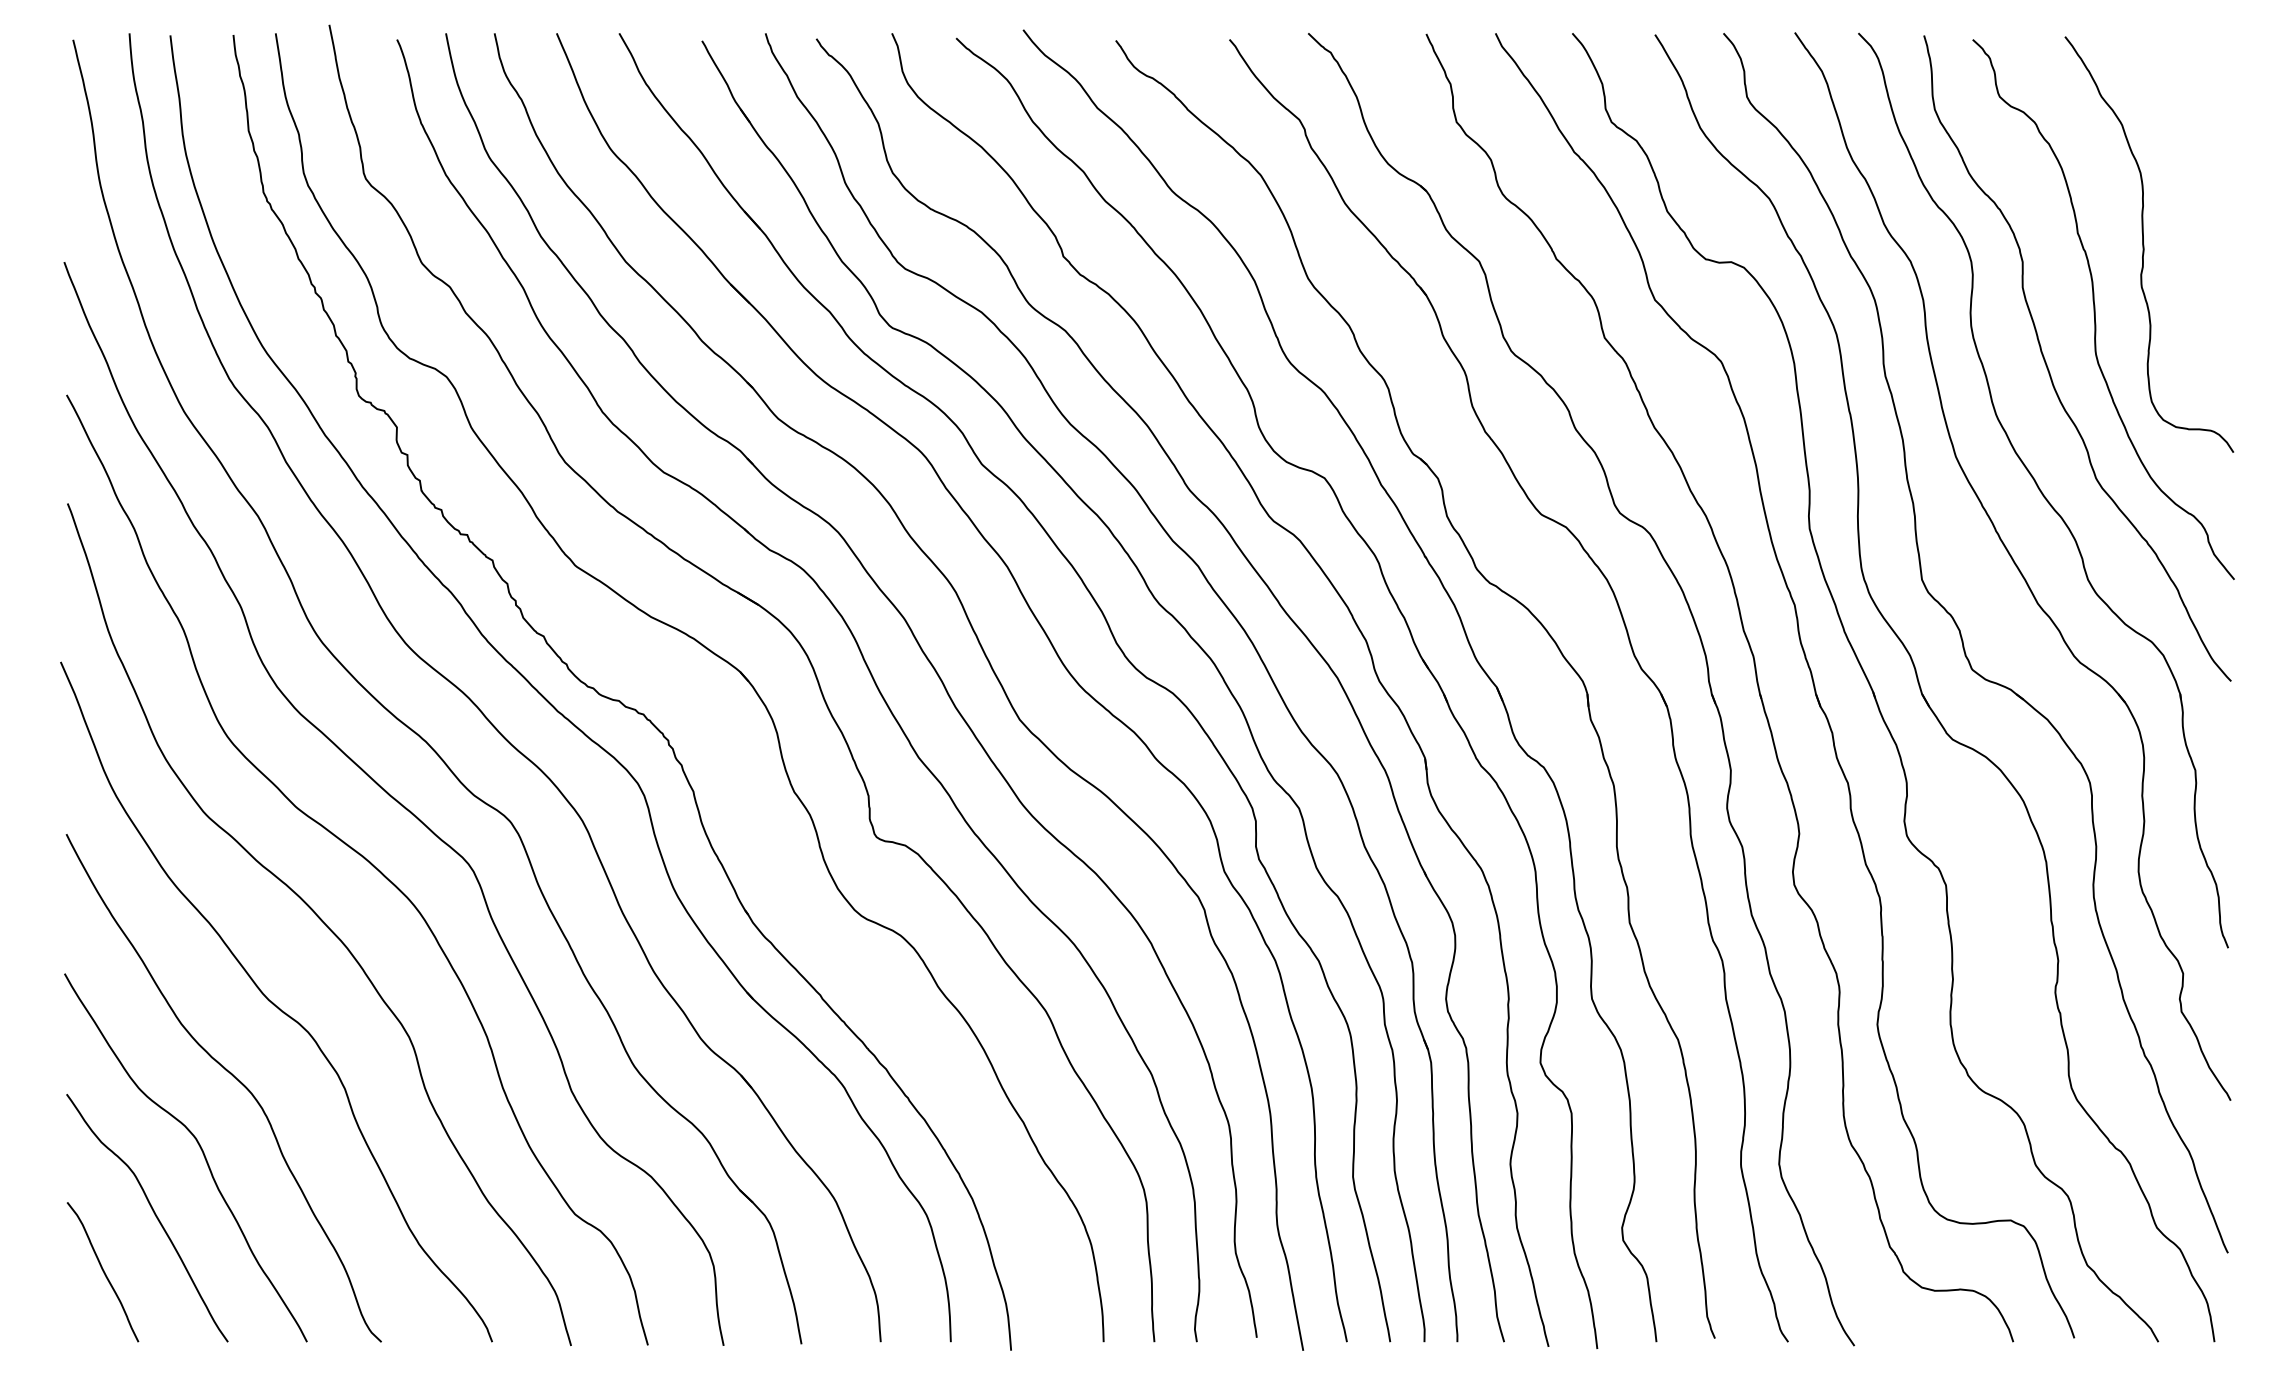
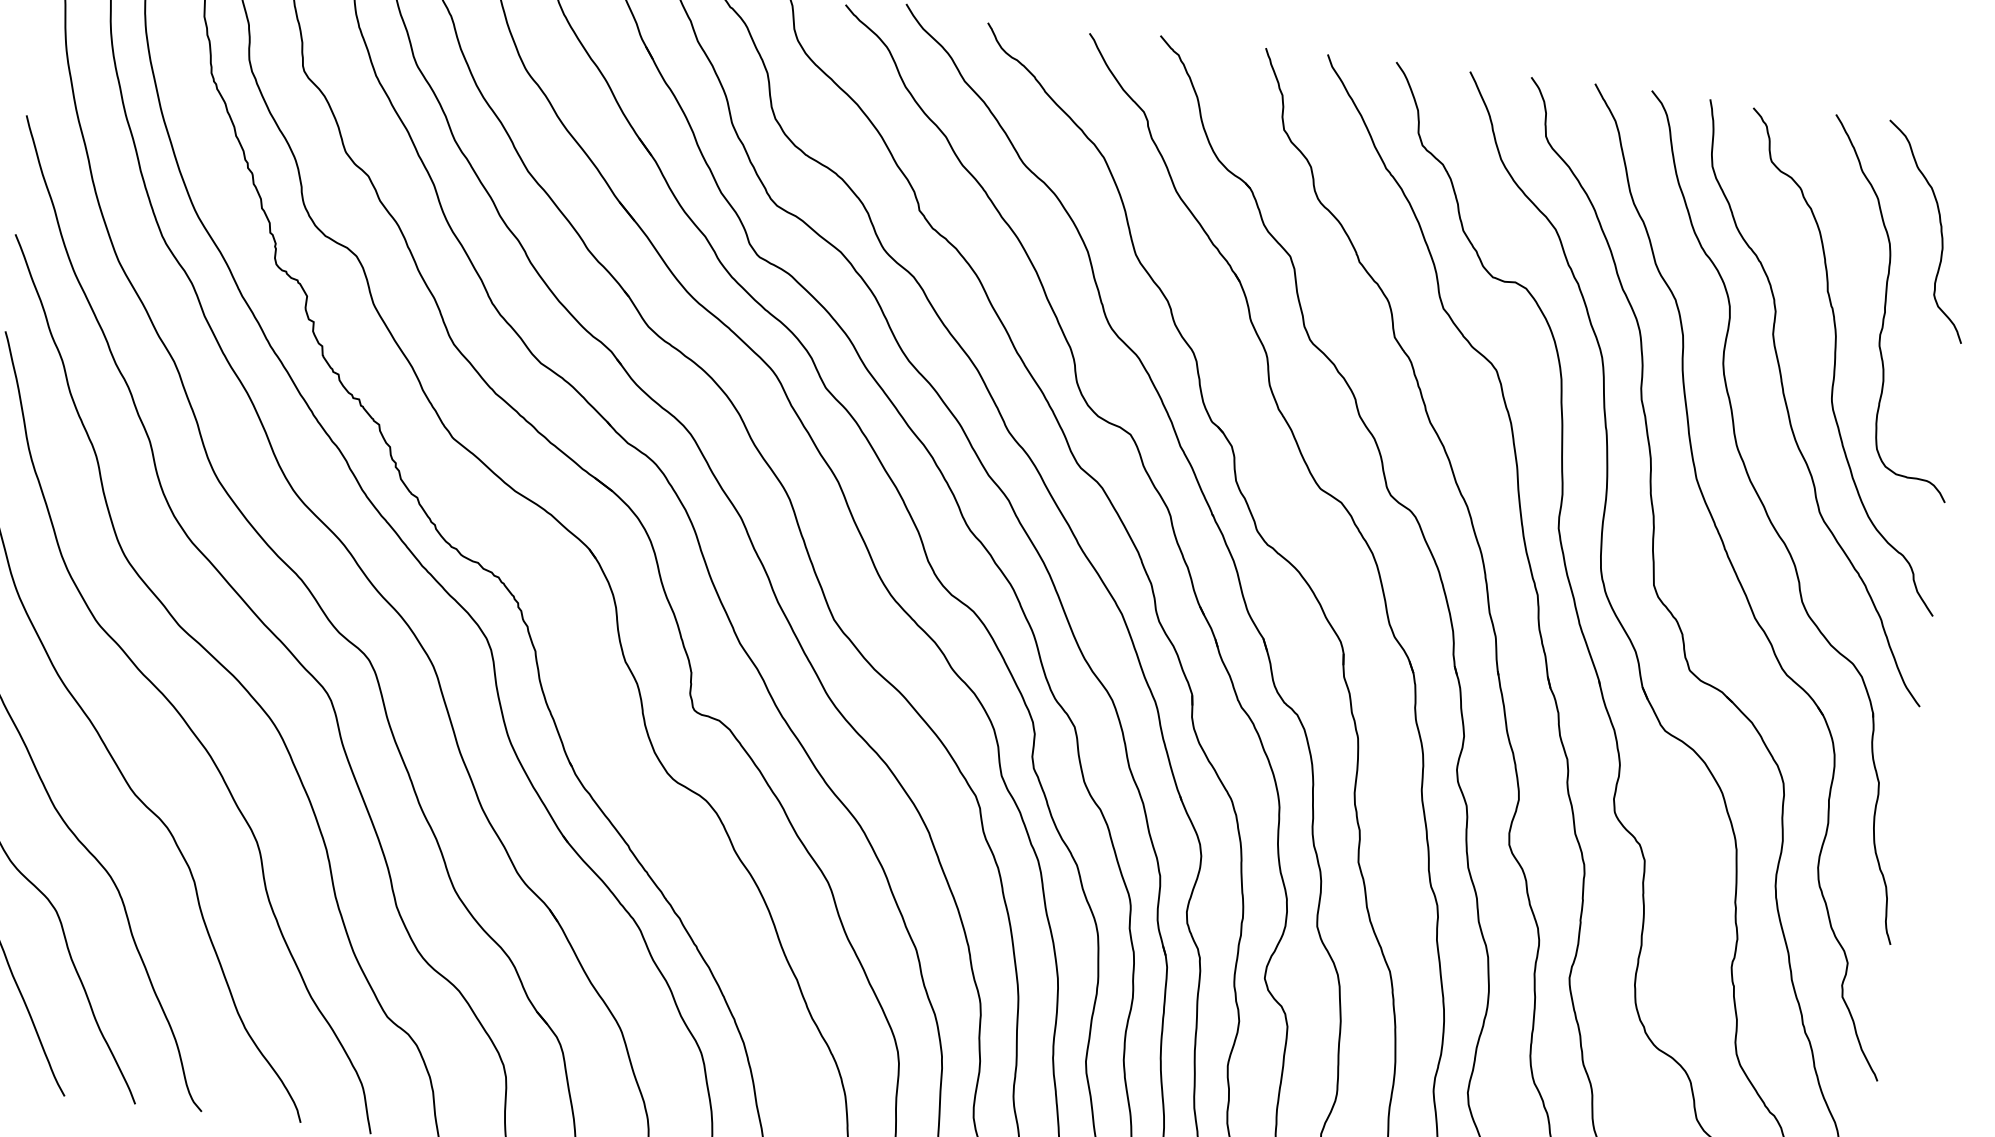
curve: (2194, 149) -> (1940, 228), added

